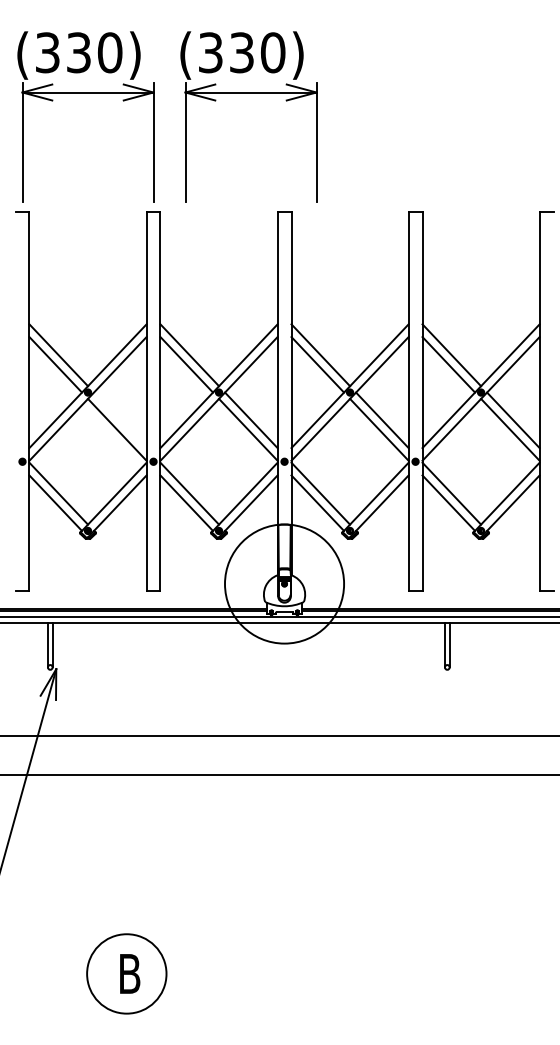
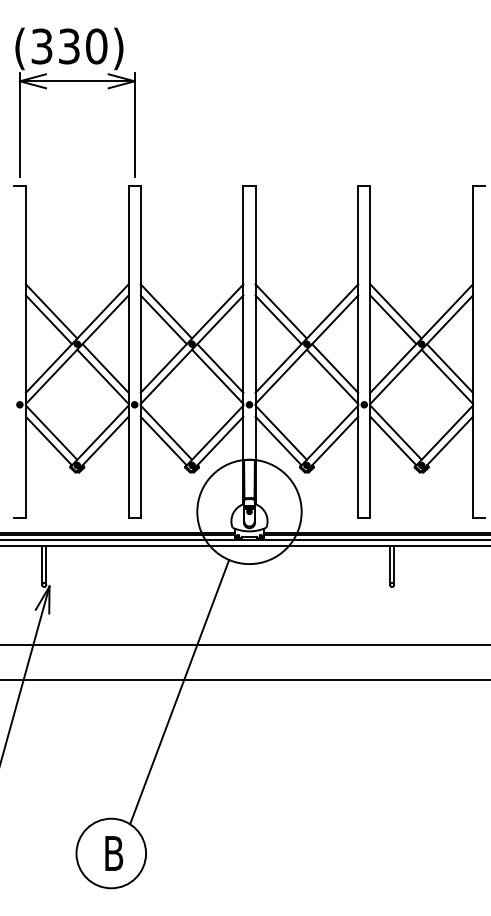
part: (248, 93) -> (217, 82), removed
line: (120, 420) -> (105, 368), added
line: (204, 789) -> (179, 691), added

